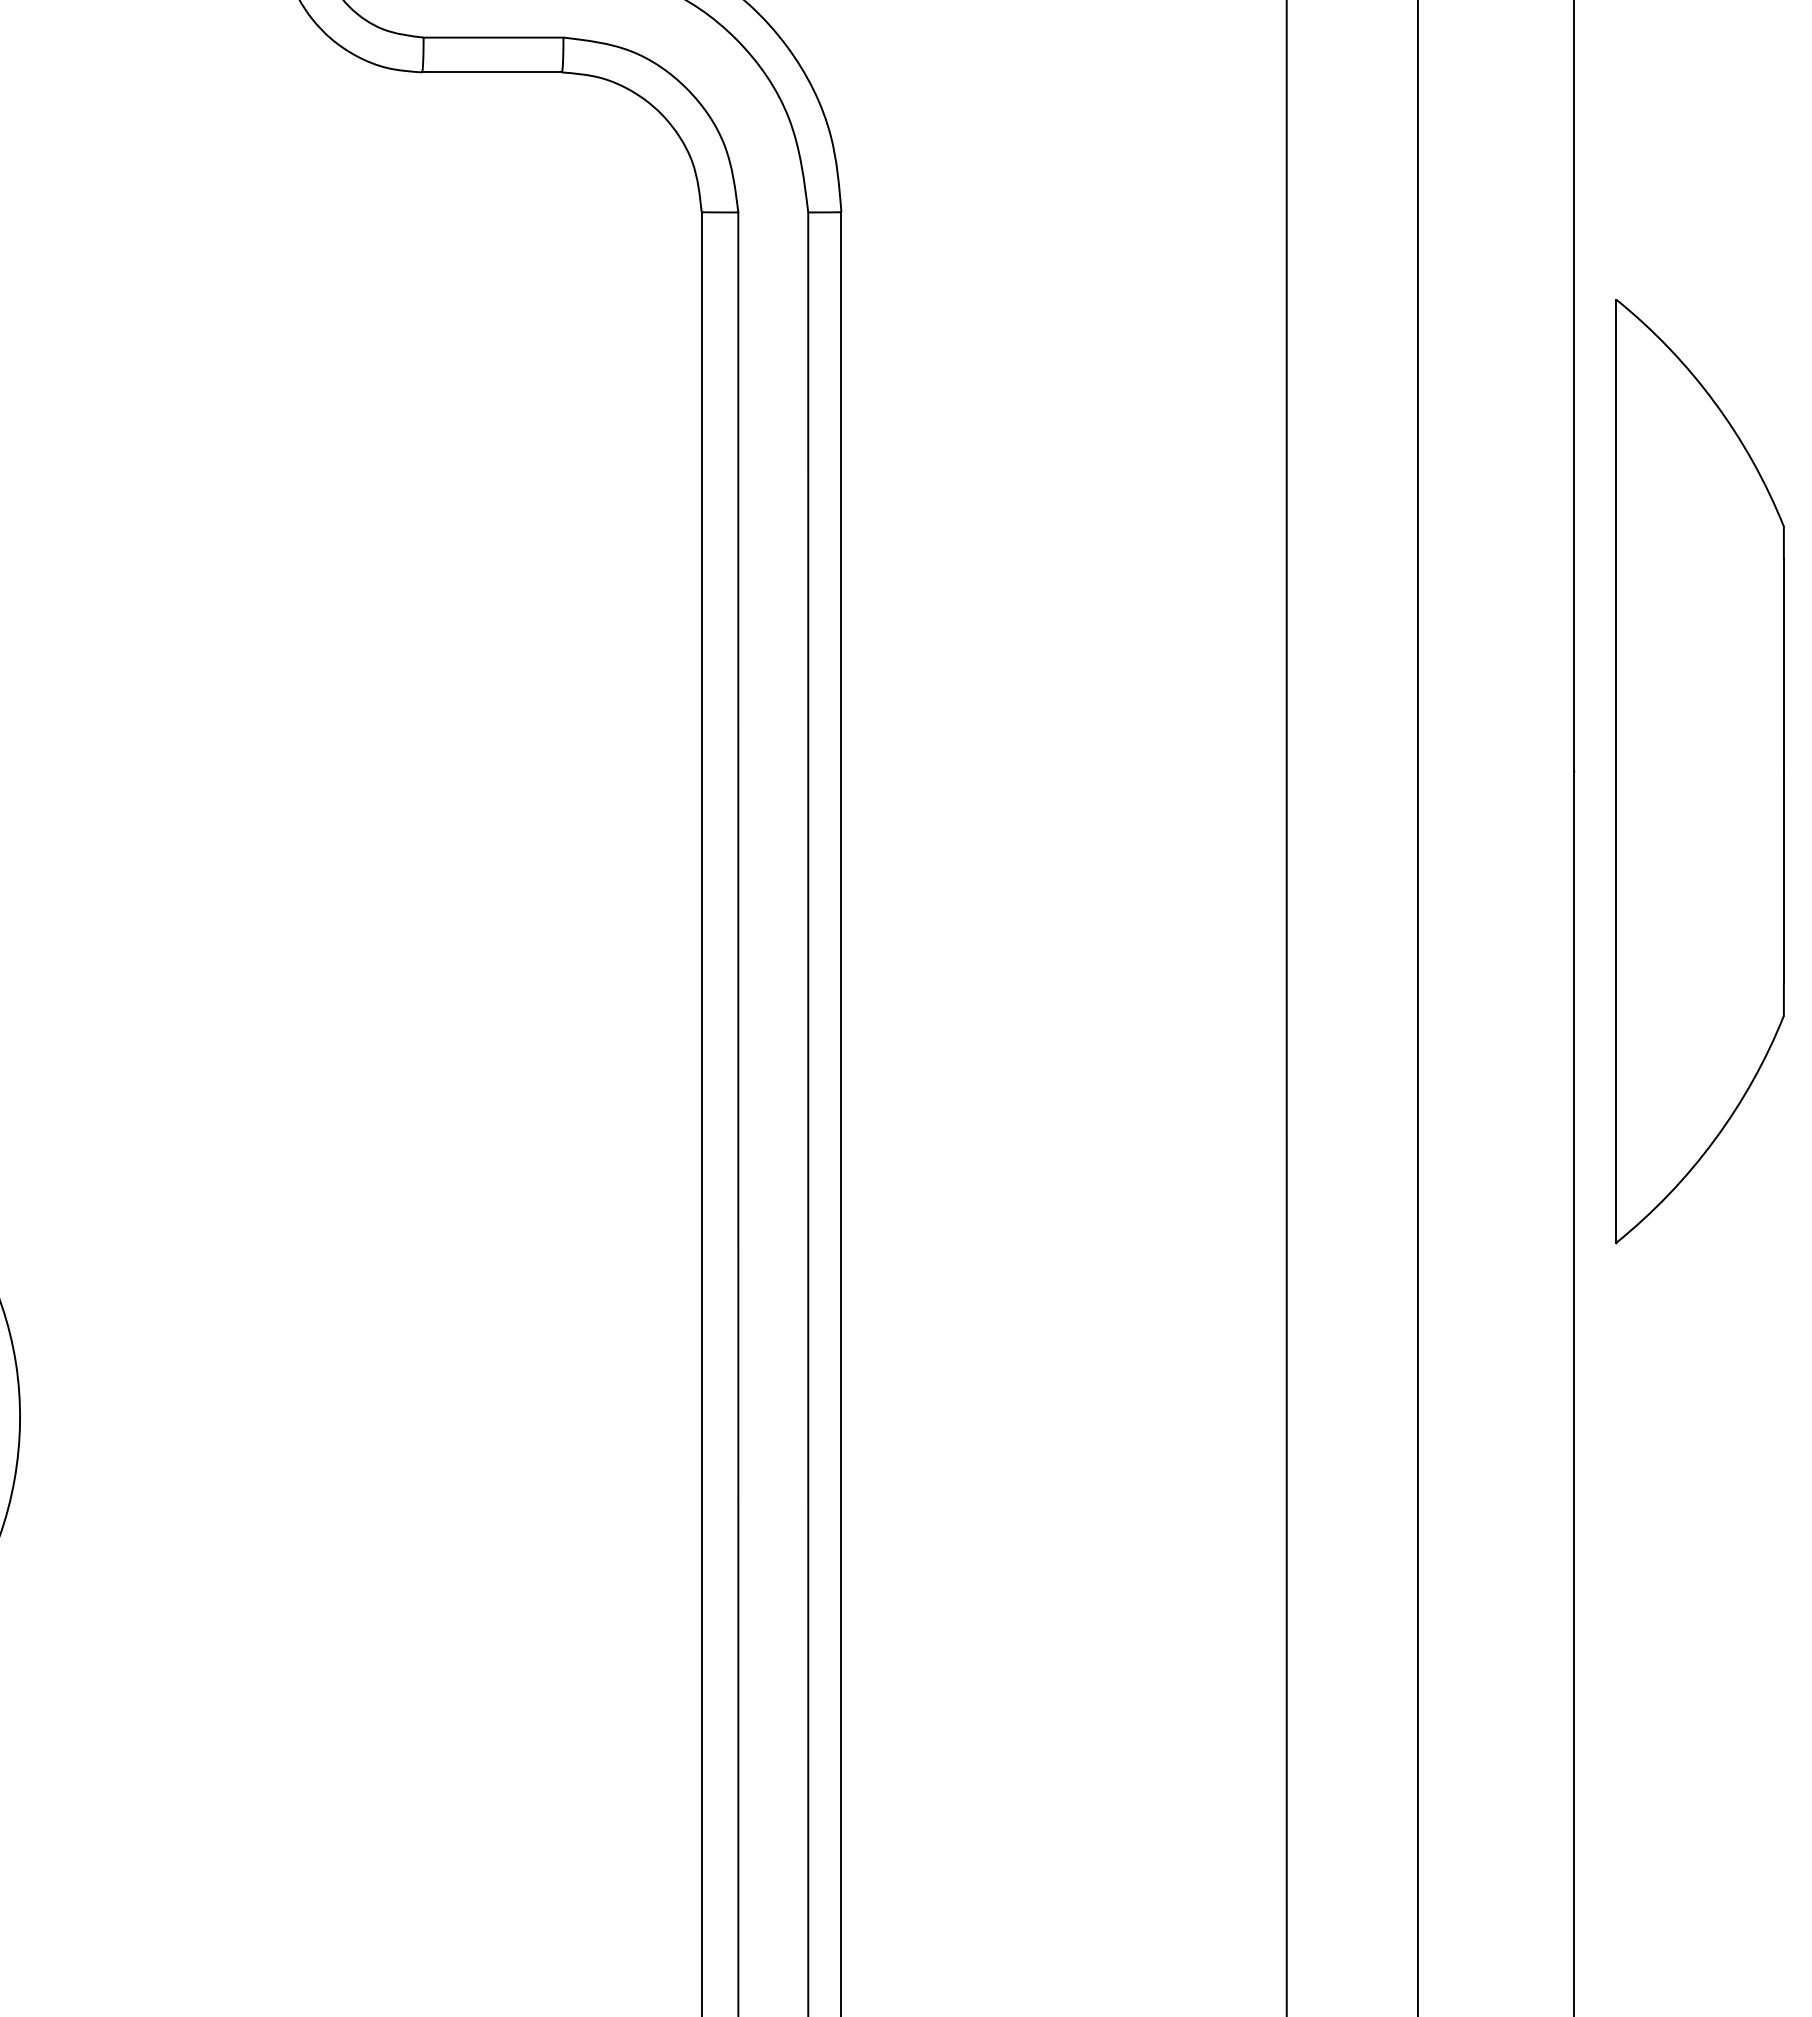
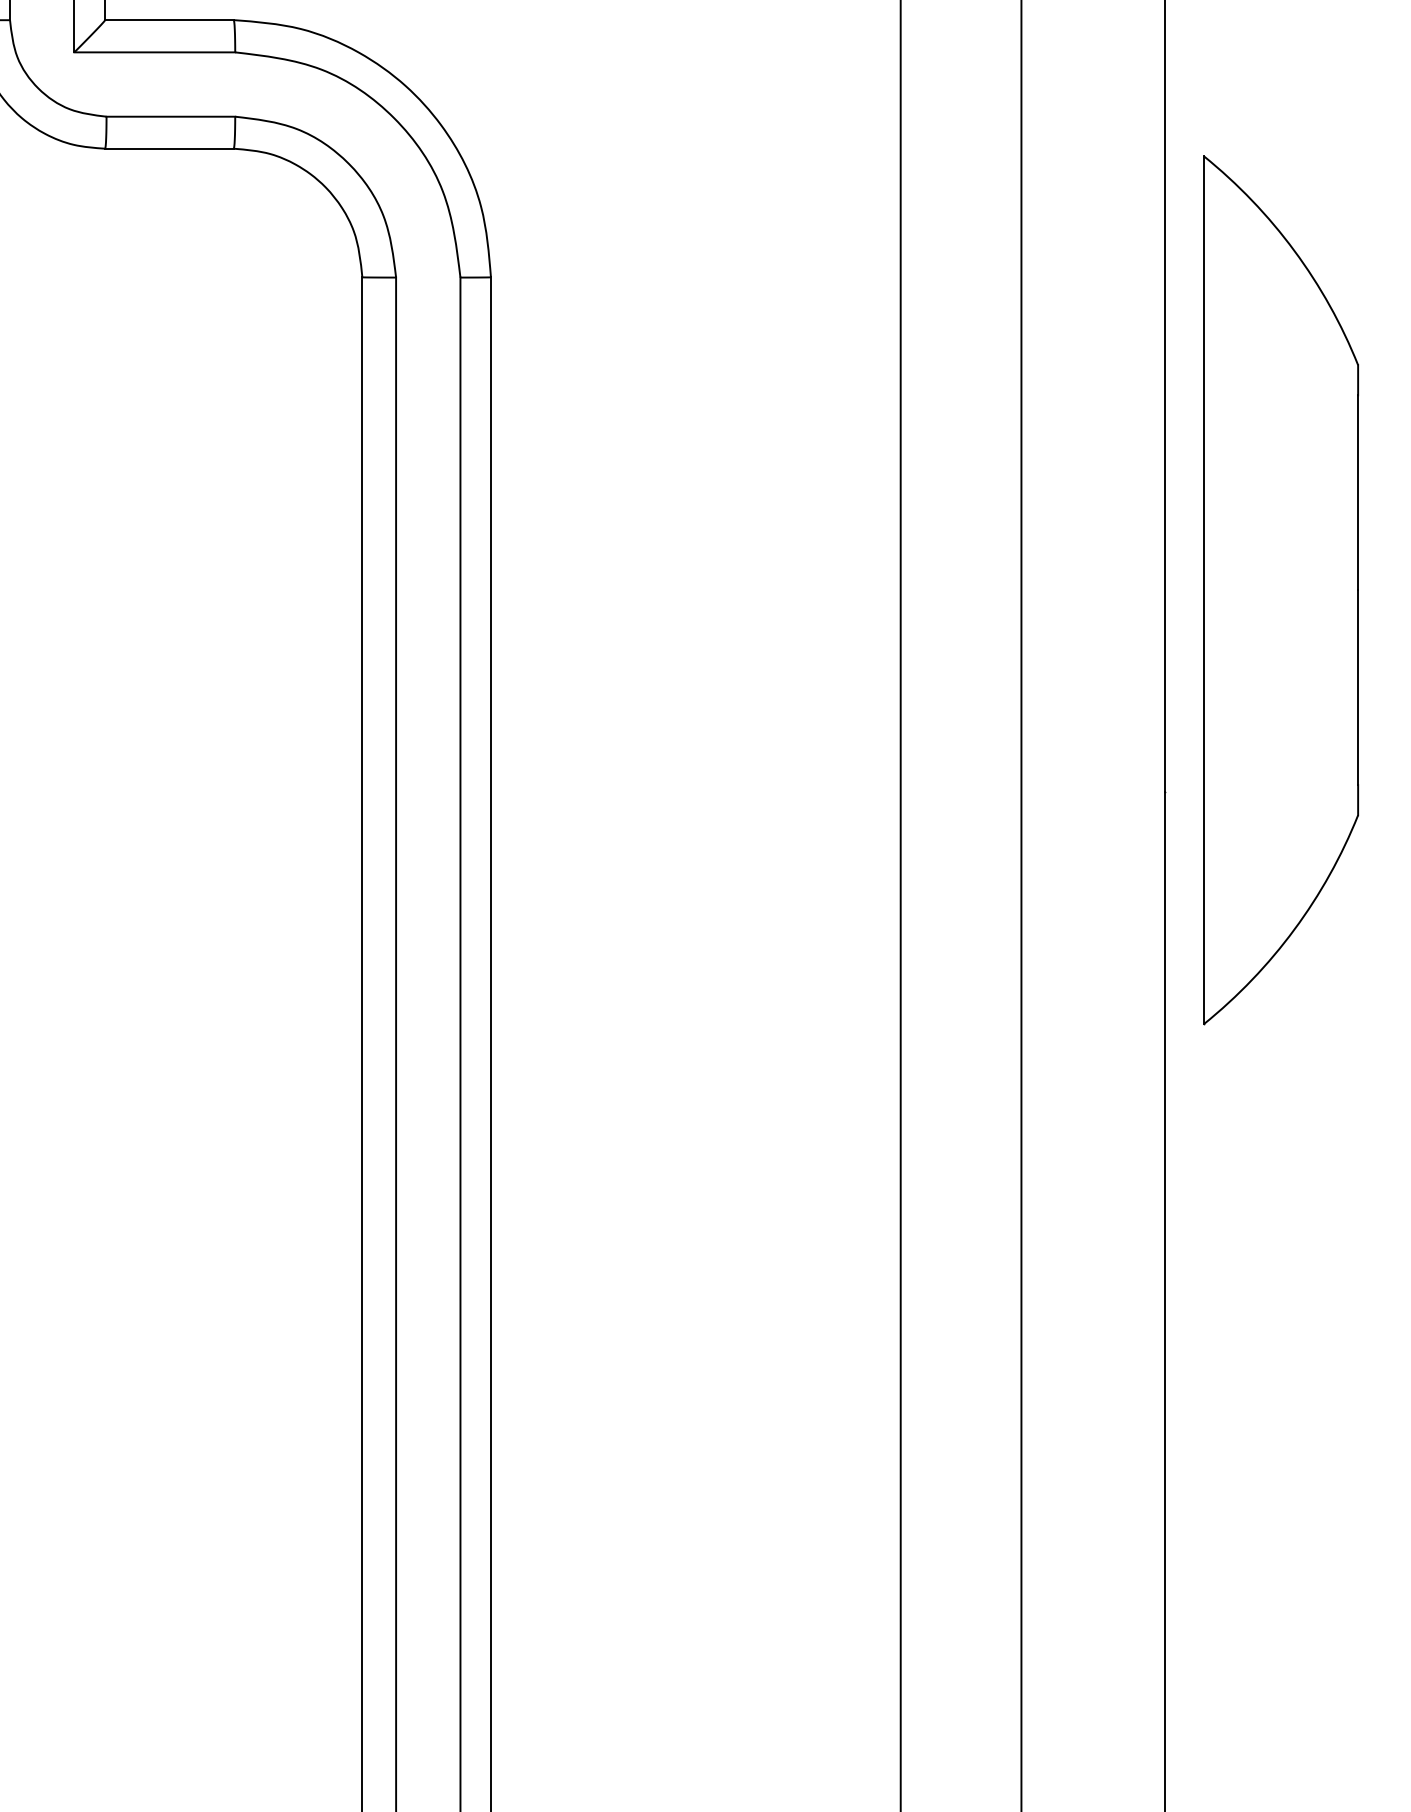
part: (1699, 771) -> (1280, 590), moved

